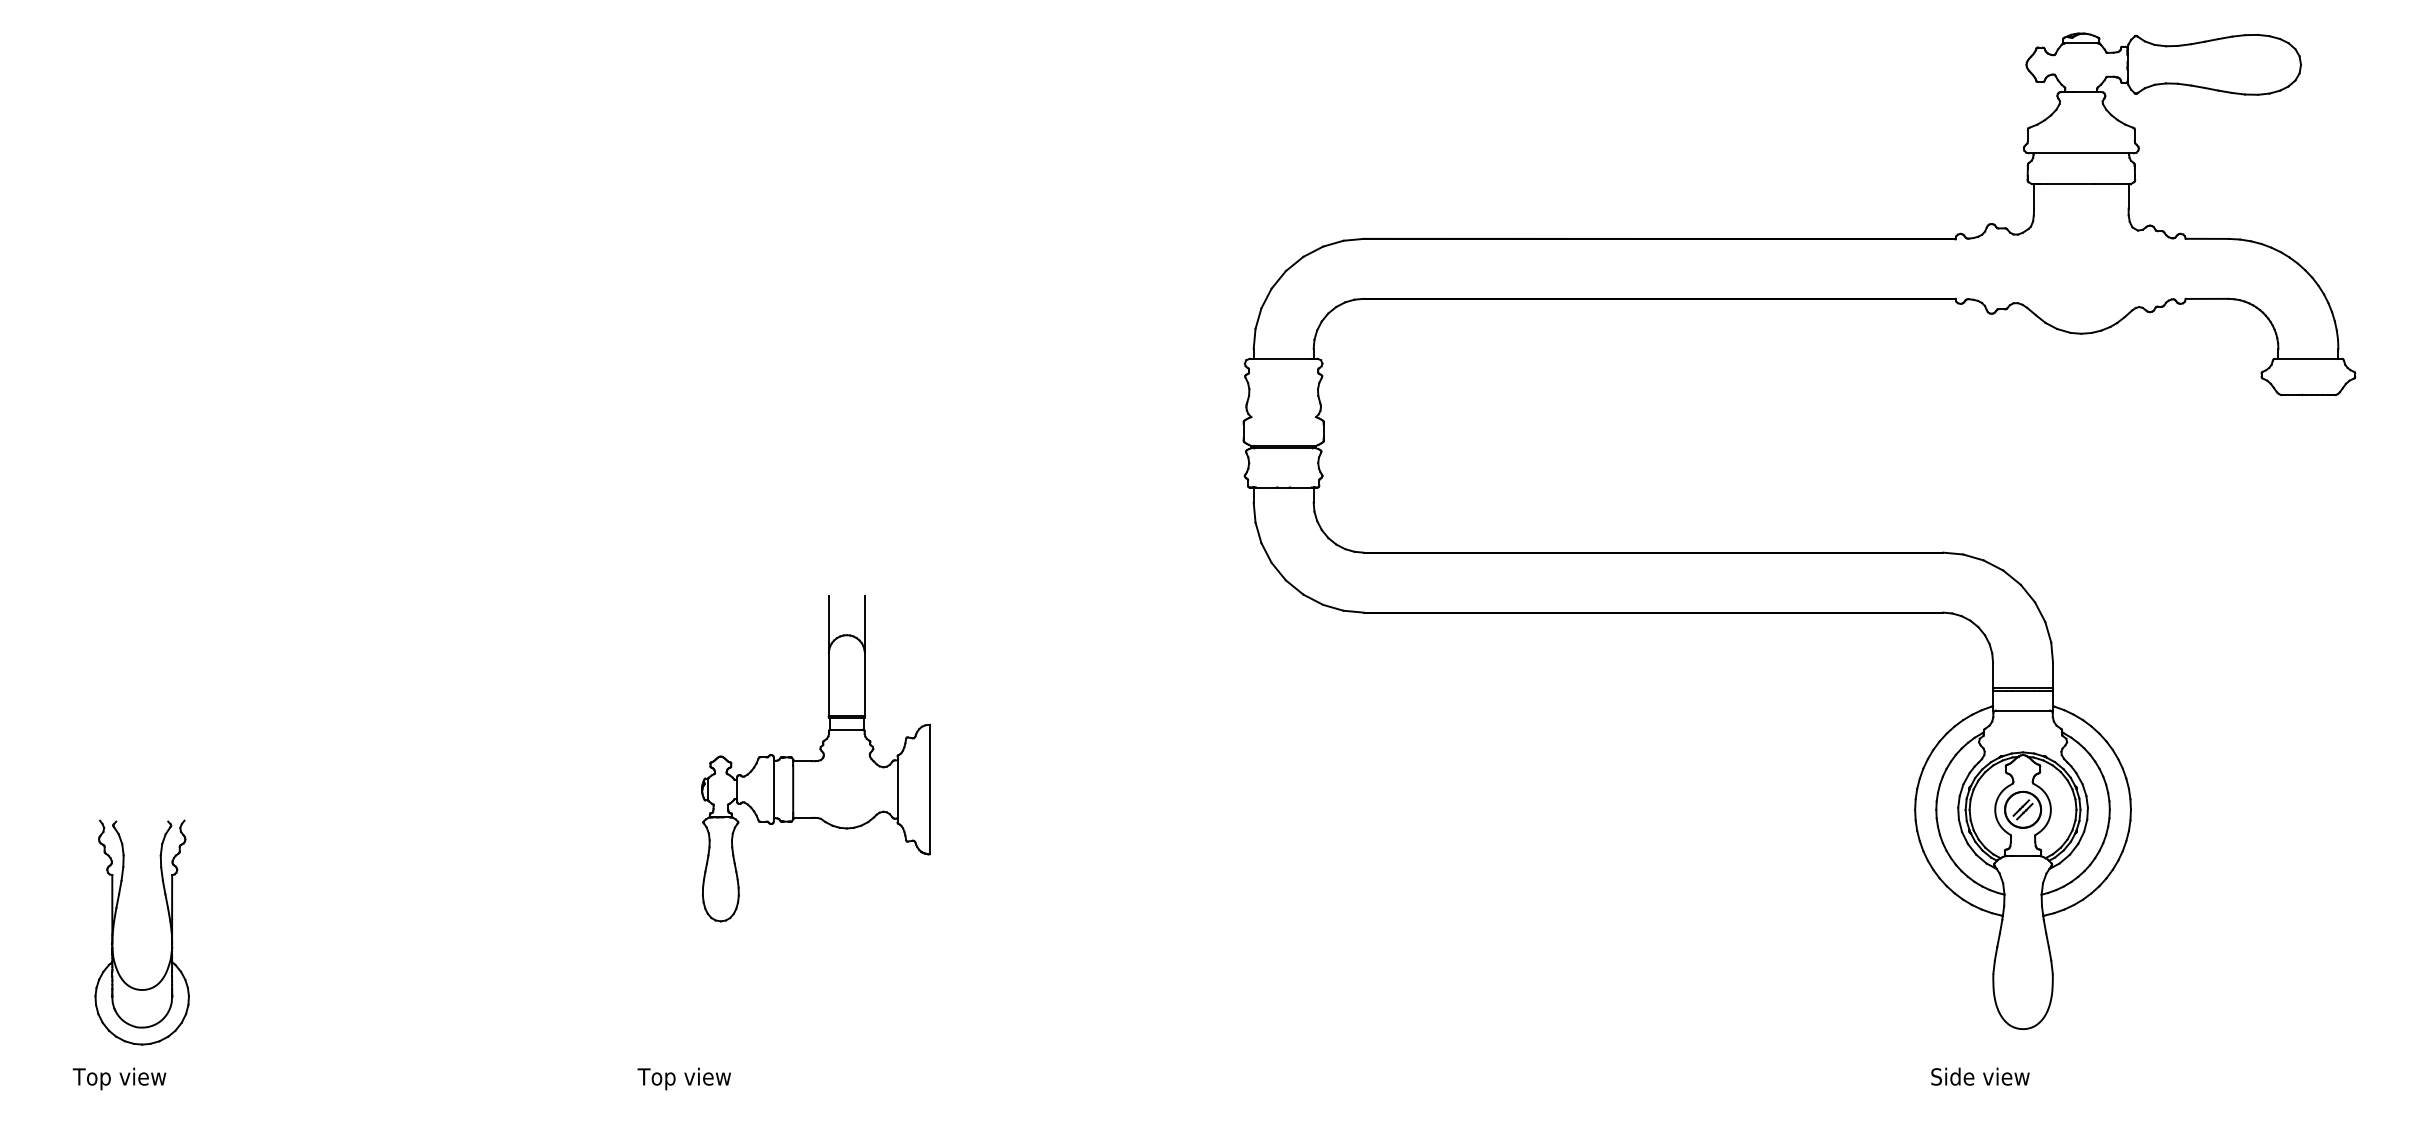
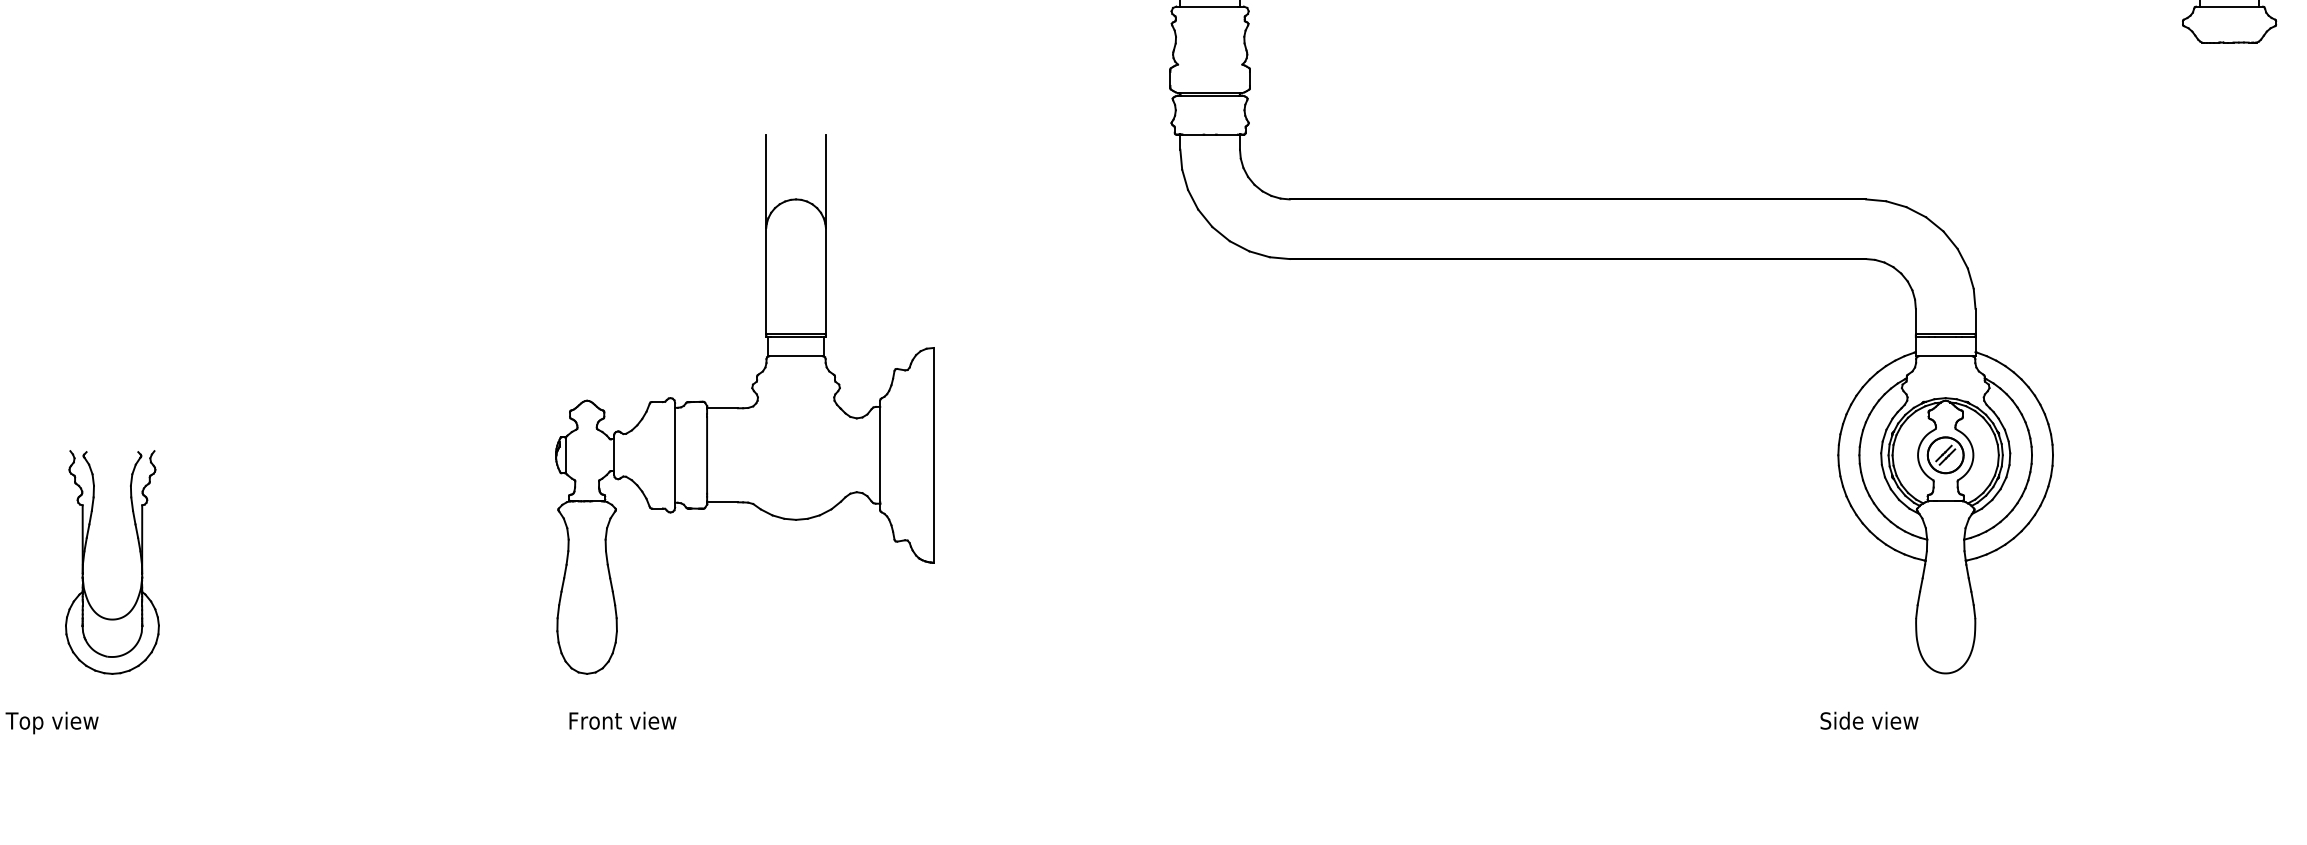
part: (815, 758) -> (744, 404), size x1.67
part: (114, 928) -> (84, 558), moved
text: (1980, 1076) -> (1869, 720), moved
text: (692, 1078) -> (622, 722), Top view -> Front view

